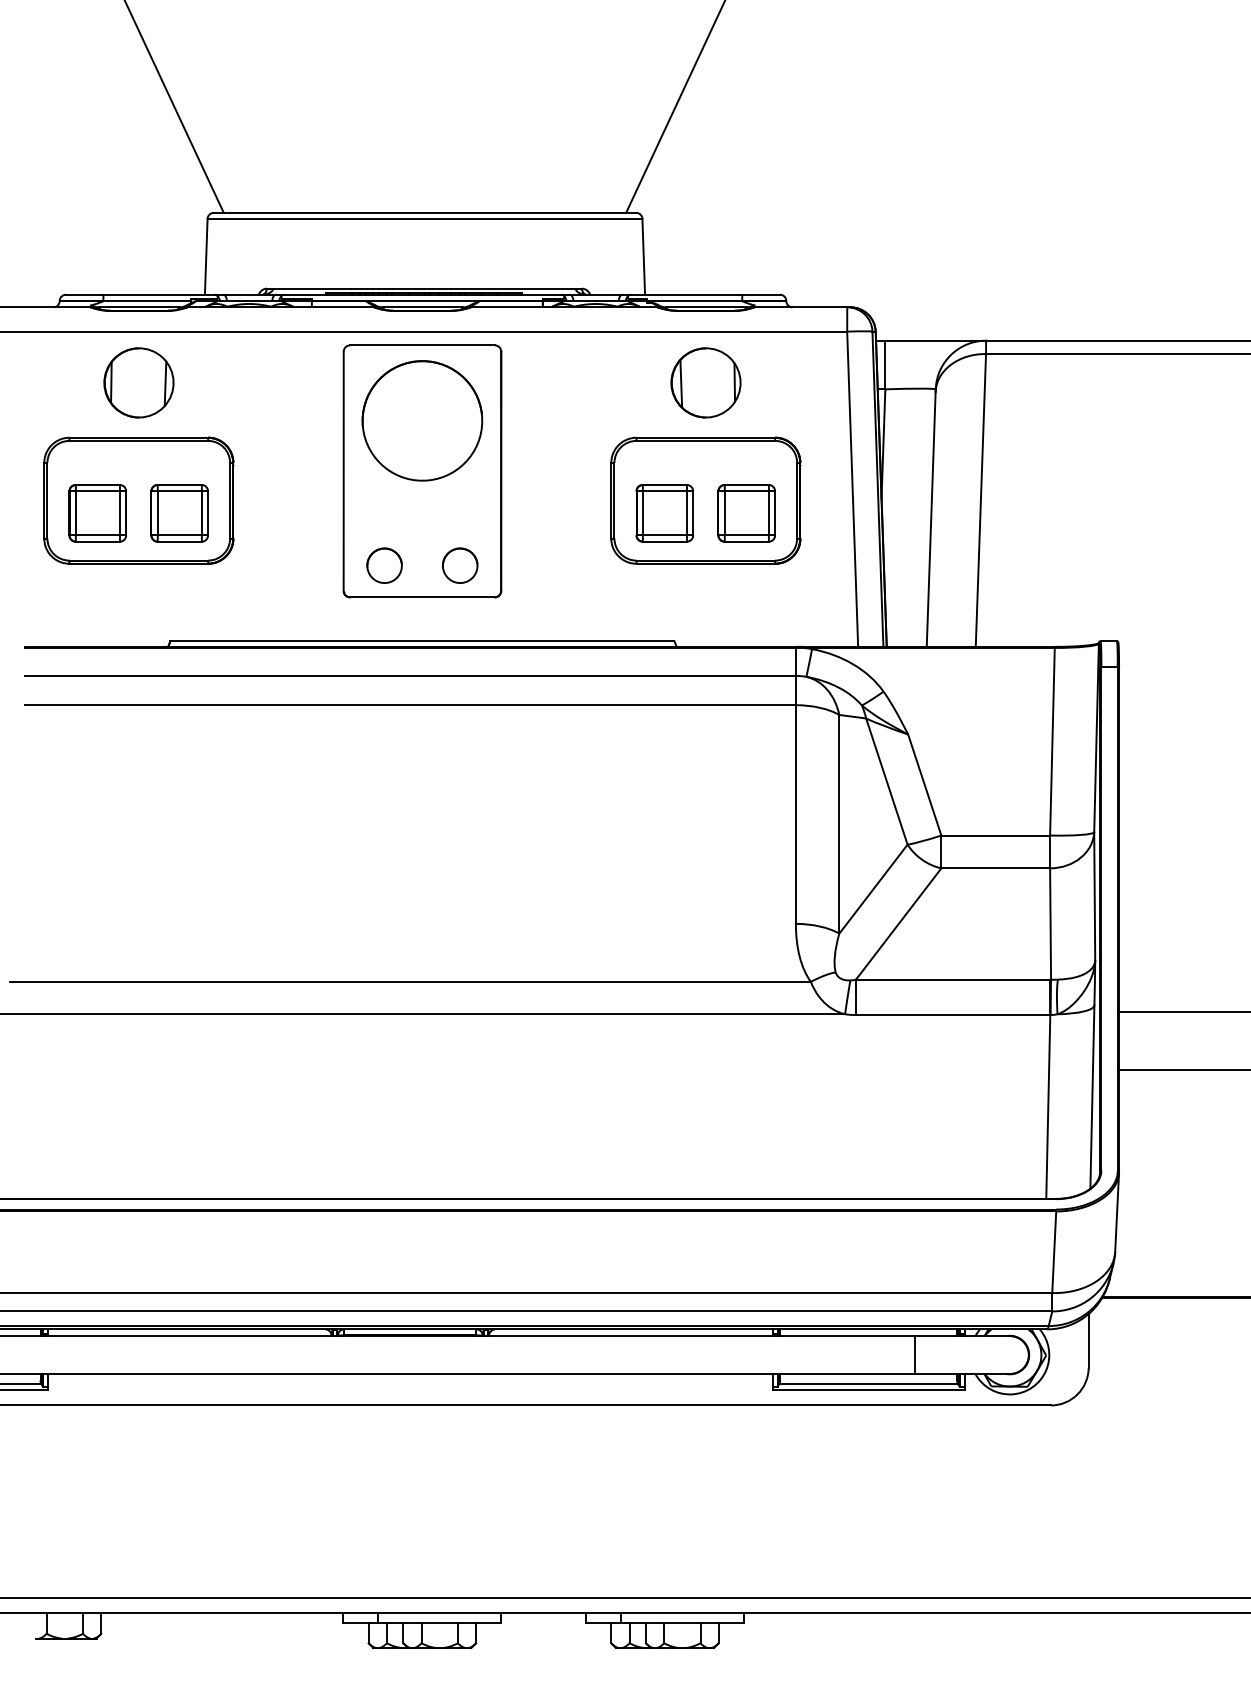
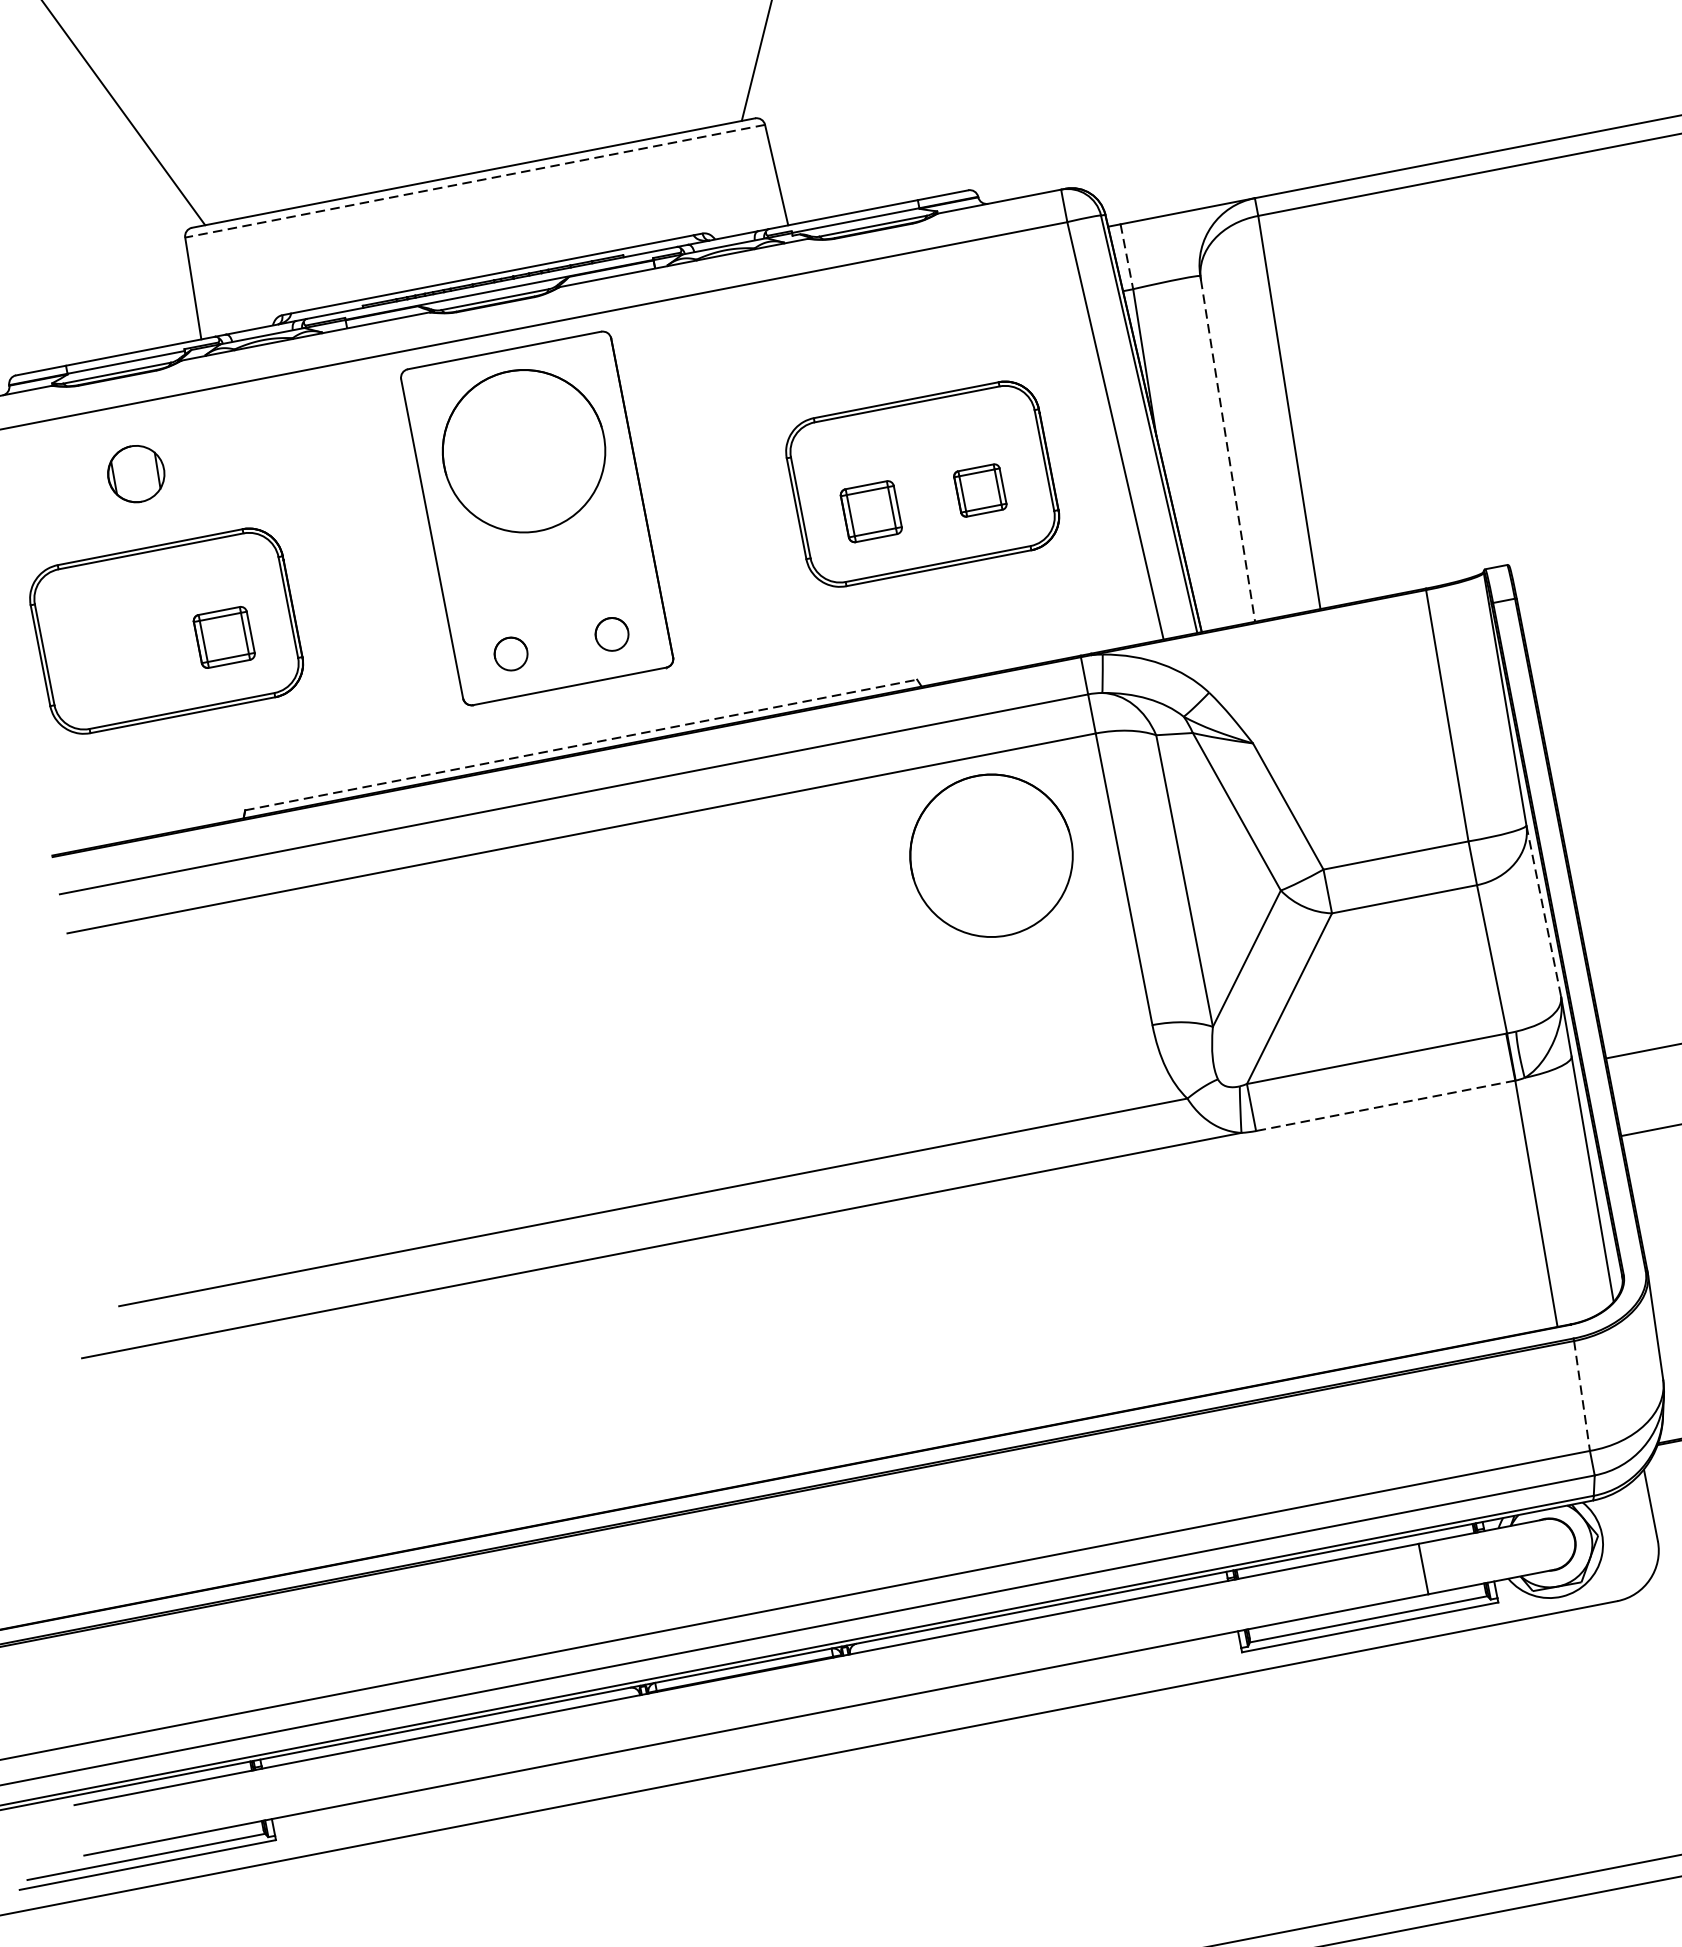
line: (424, 218) -> (474, 180), solid -> dashed
line: (885, 365) -> (1127, 257), solid -> dashed
part: (138, 382) -> (135, 473), size x0.6
part: (705, 382) -> (891, 326), removed
part: (97, 513) -> (114, 658), removed
part: (179, 513) -> (224, 637), size x0.7
part: (664, 513) -> (870, 511), size x0.7
part: (746, 513) -> (980, 490), size x0.6
line: (931, 519) -> (1228, 450), solid -> dashed
part: (384, 565) -> (510, 653), size x0.7
part: (460, 565) -> (612, 634), size x0.7
line: (422, 641) -> (581, 745), solid -> dashed
part: (703, 778) -> (991, 855), added
line: (1094, 896) -> (1543, 911), solid -> dashed
line: (952, 1014) -> (1384, 1105), solid -> dashed
line: (1054, 1252) -> (1582, 1396), solid -> dashed

